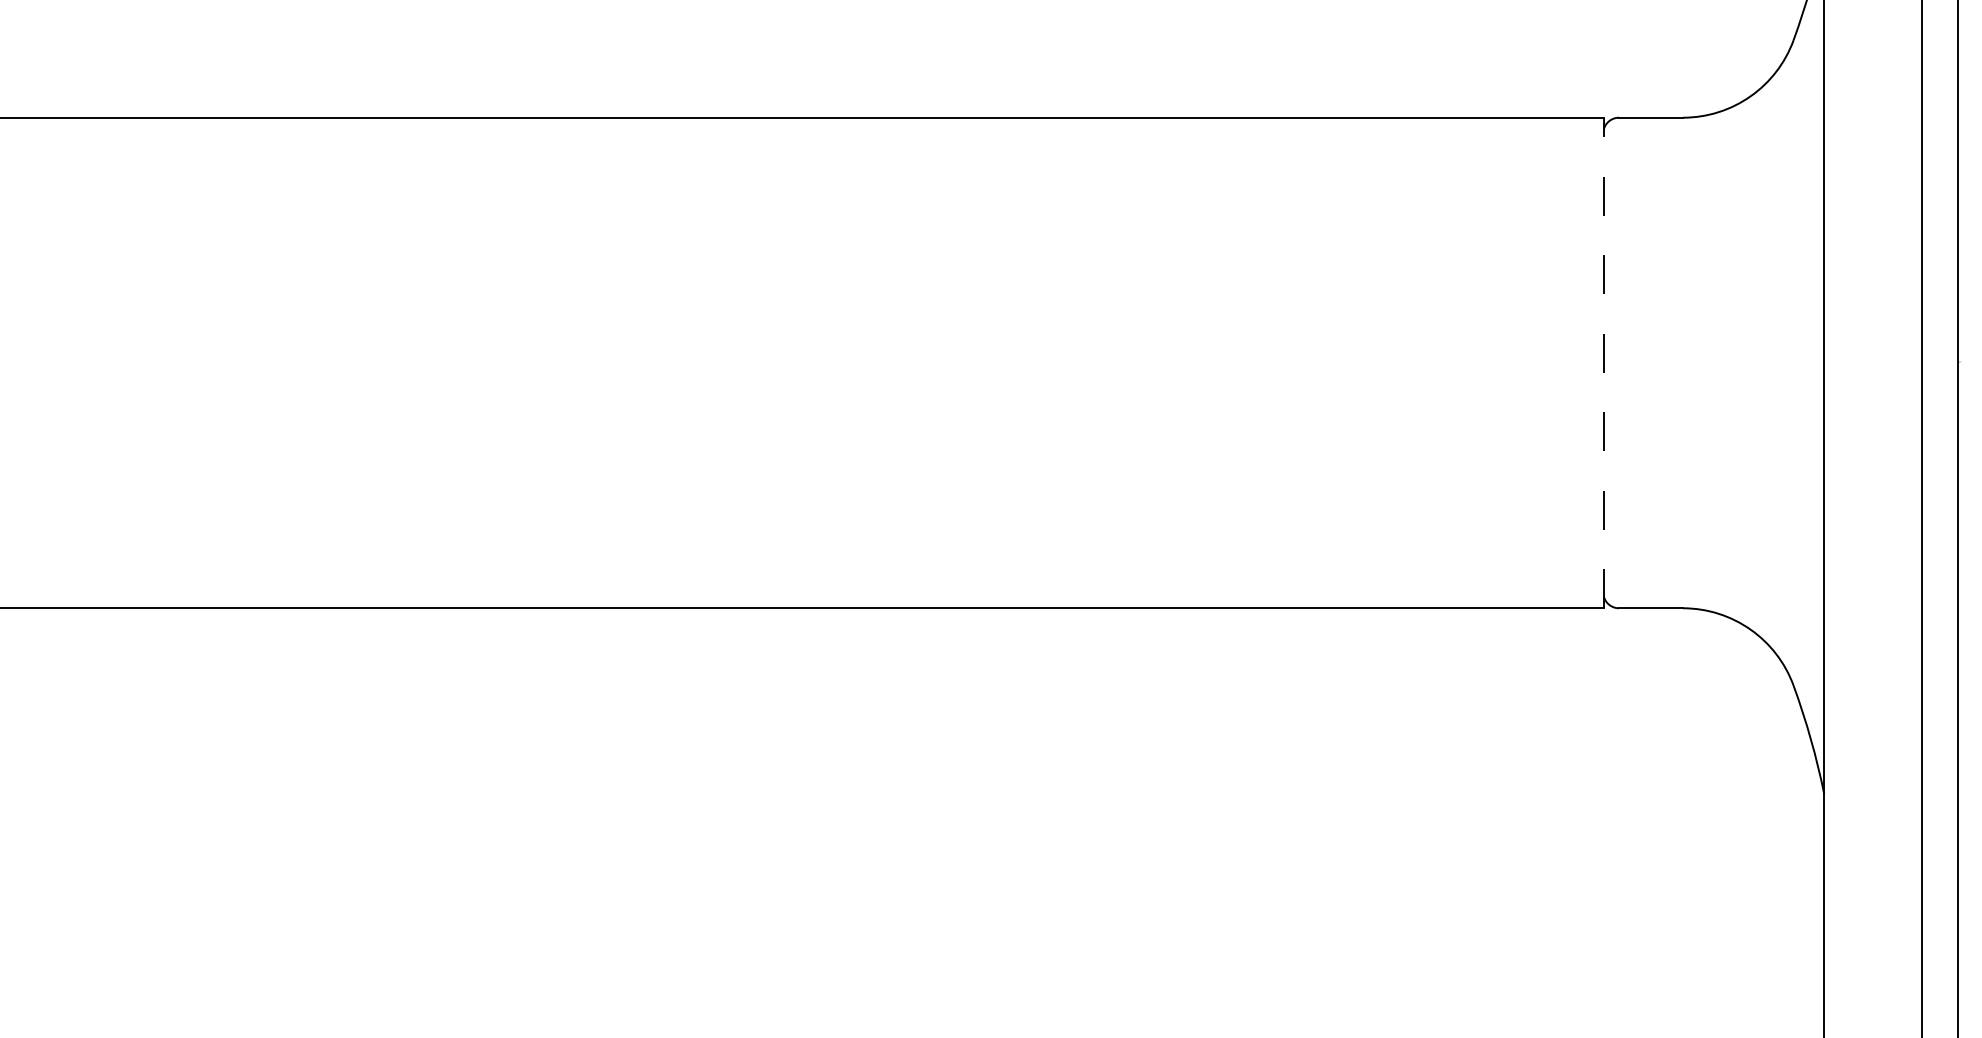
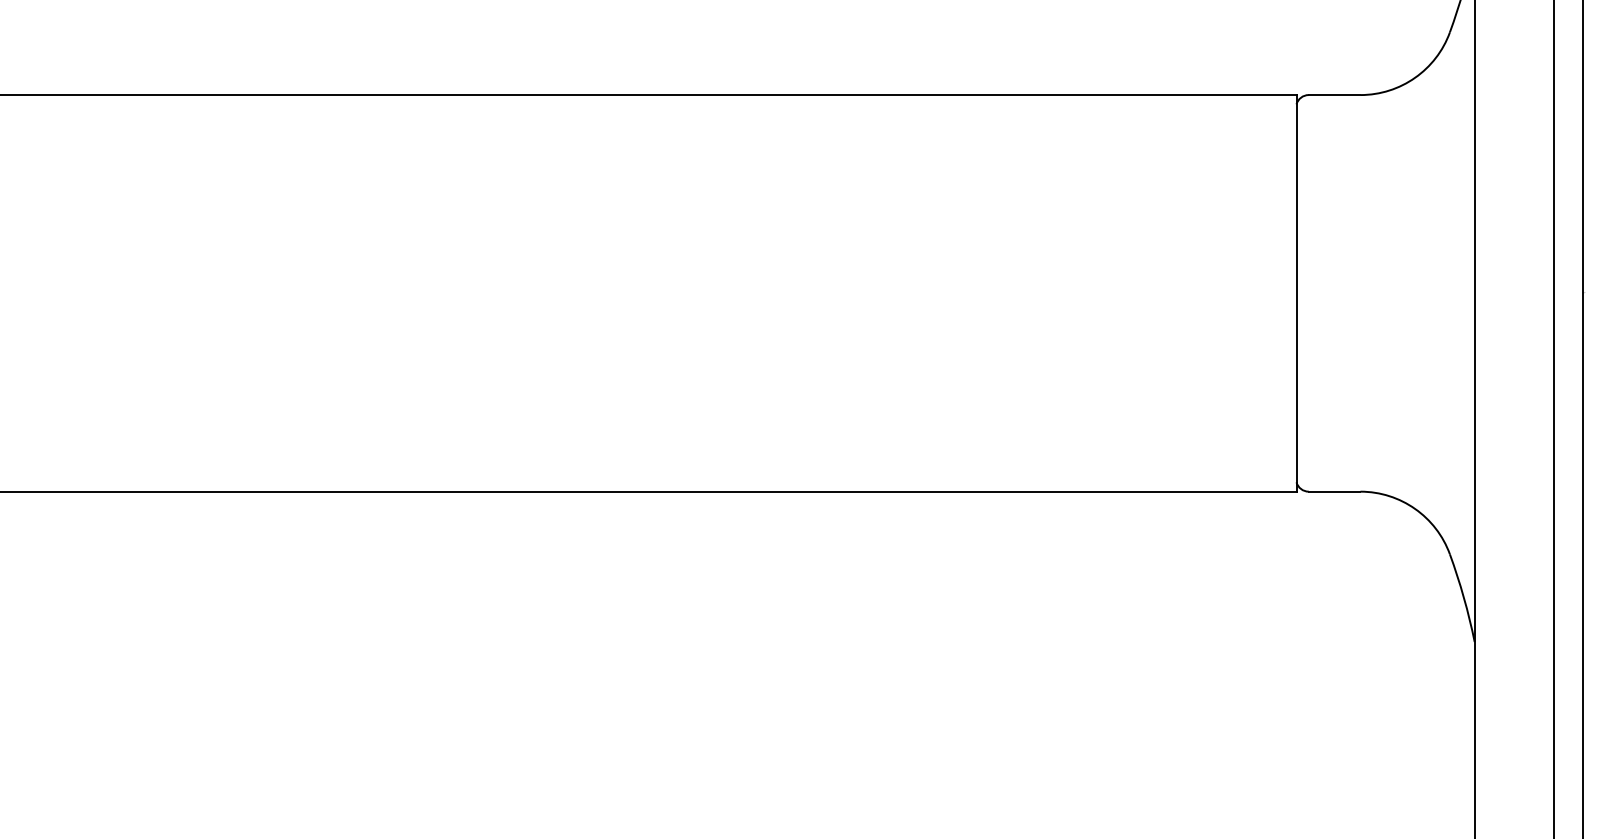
line: (1603, 362) -> (1296, 292), dashed -> solid

